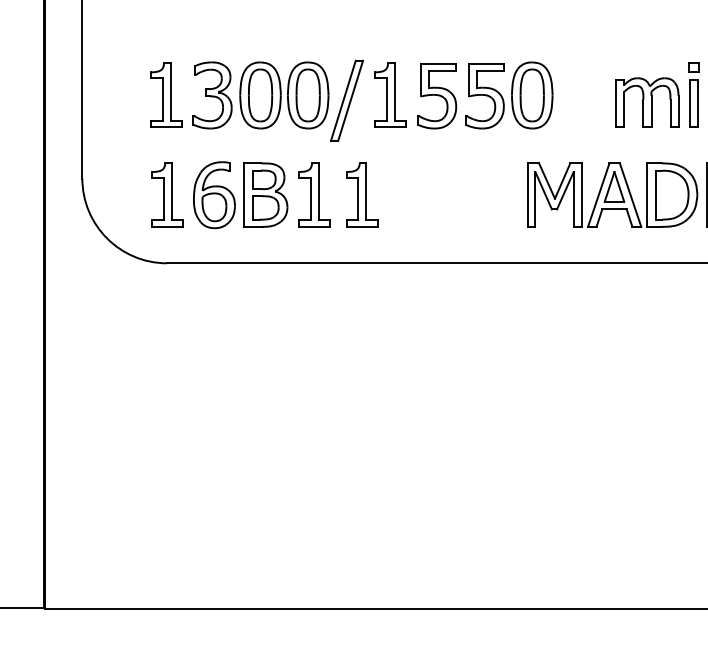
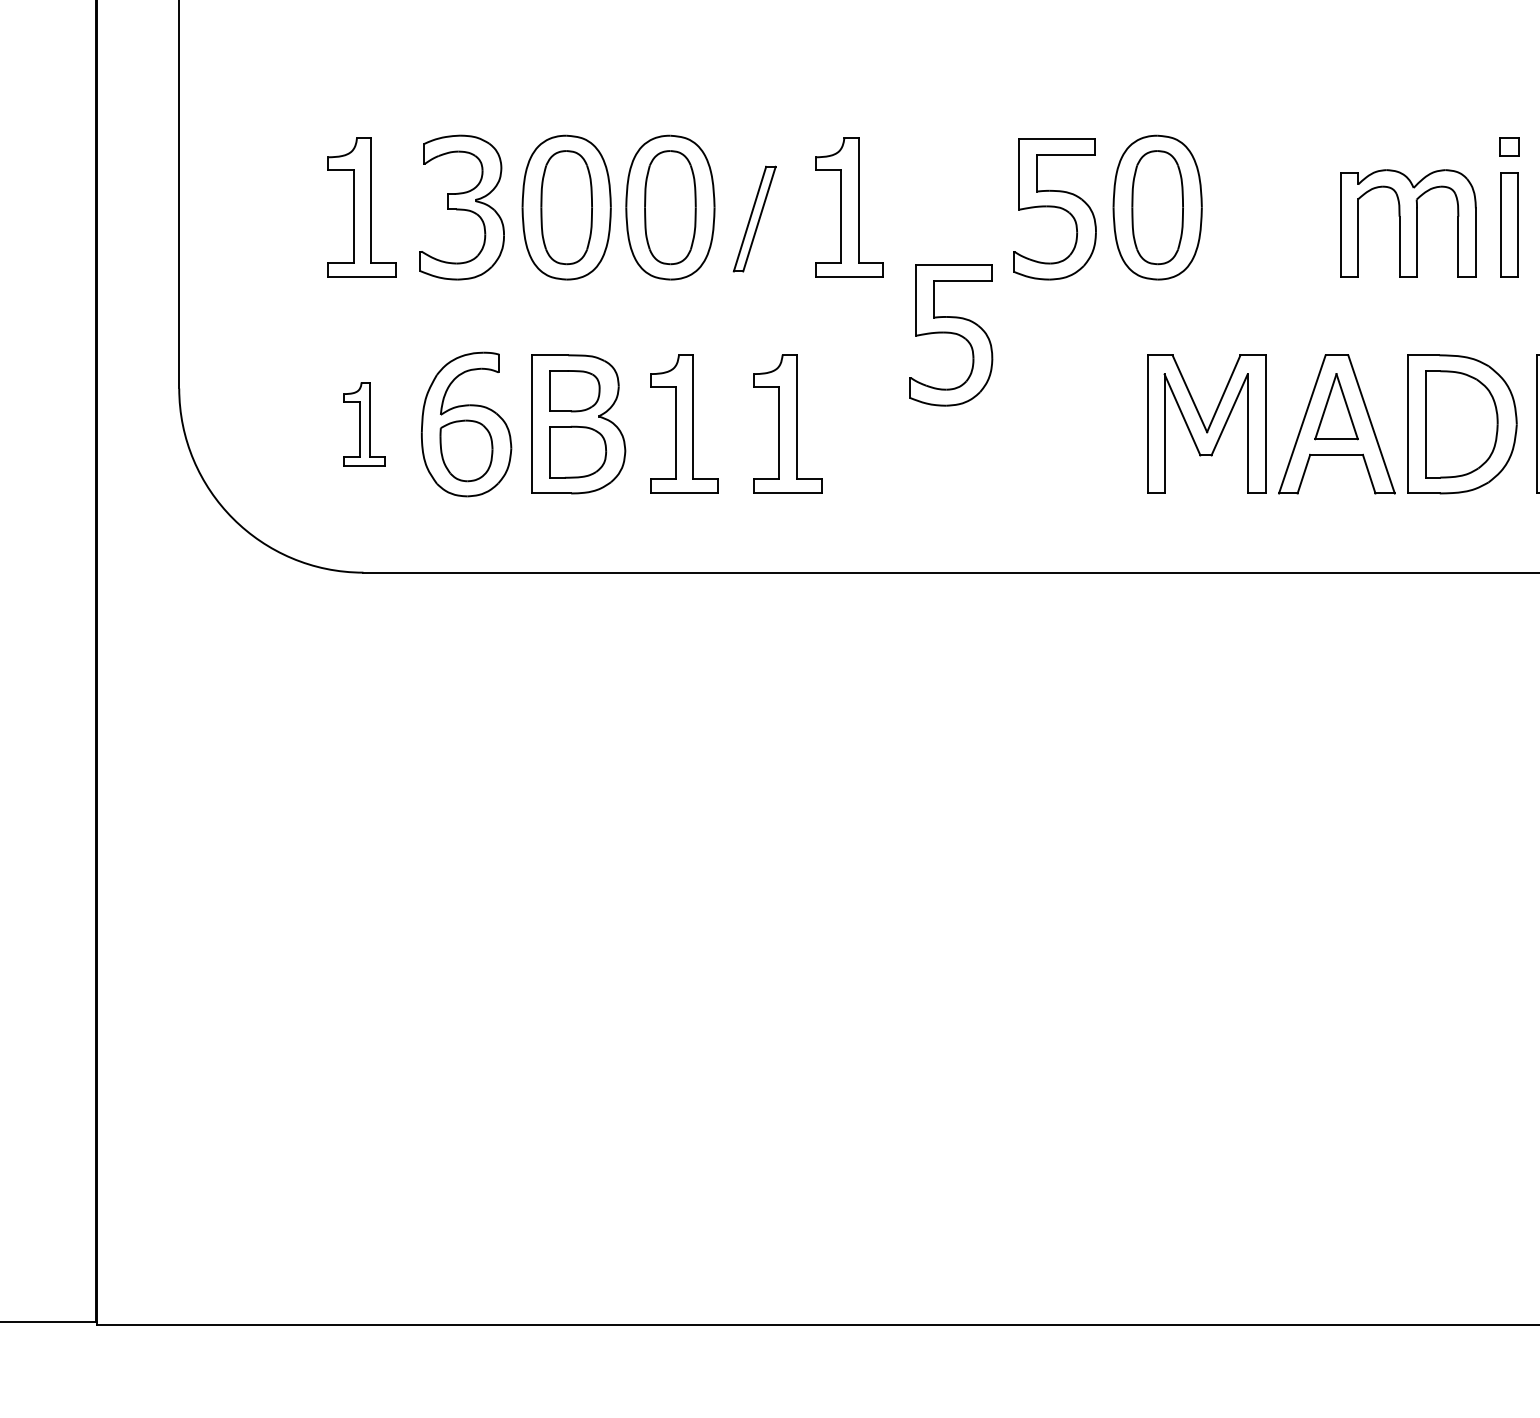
part: (437, 96) -> (951, 336), moved
part: (346, 100) -> (753, 218), size x0.6
part: (167, 194) -> (364, 423), size x0.6

